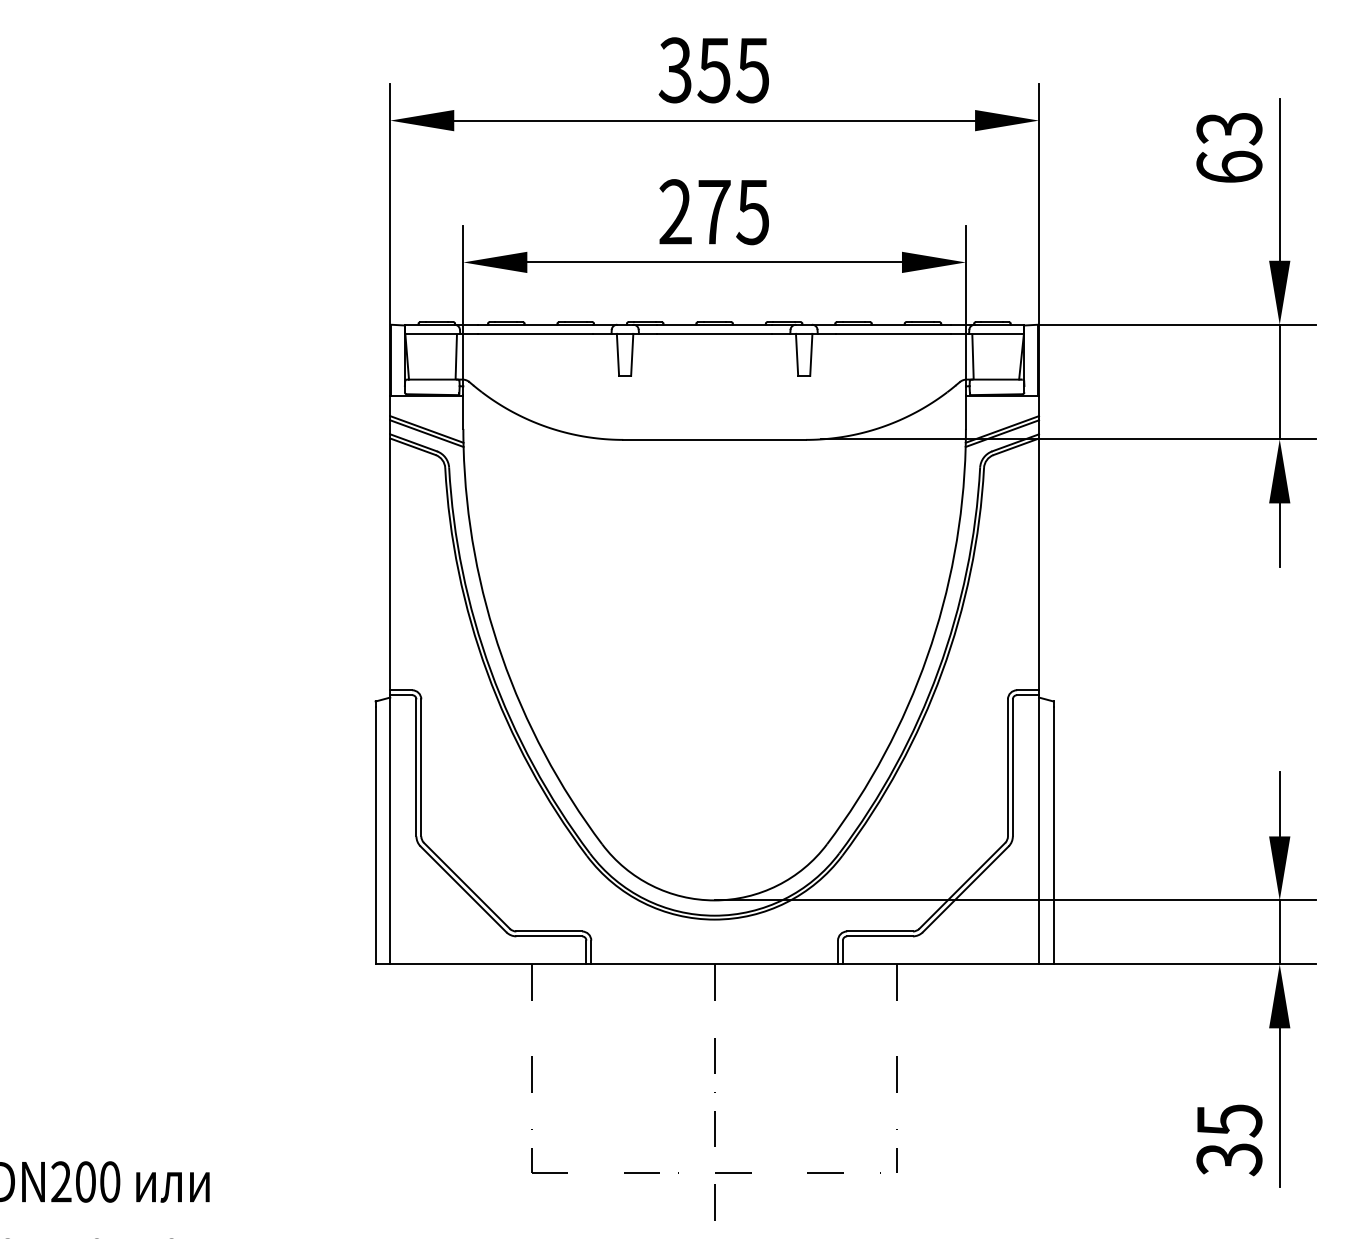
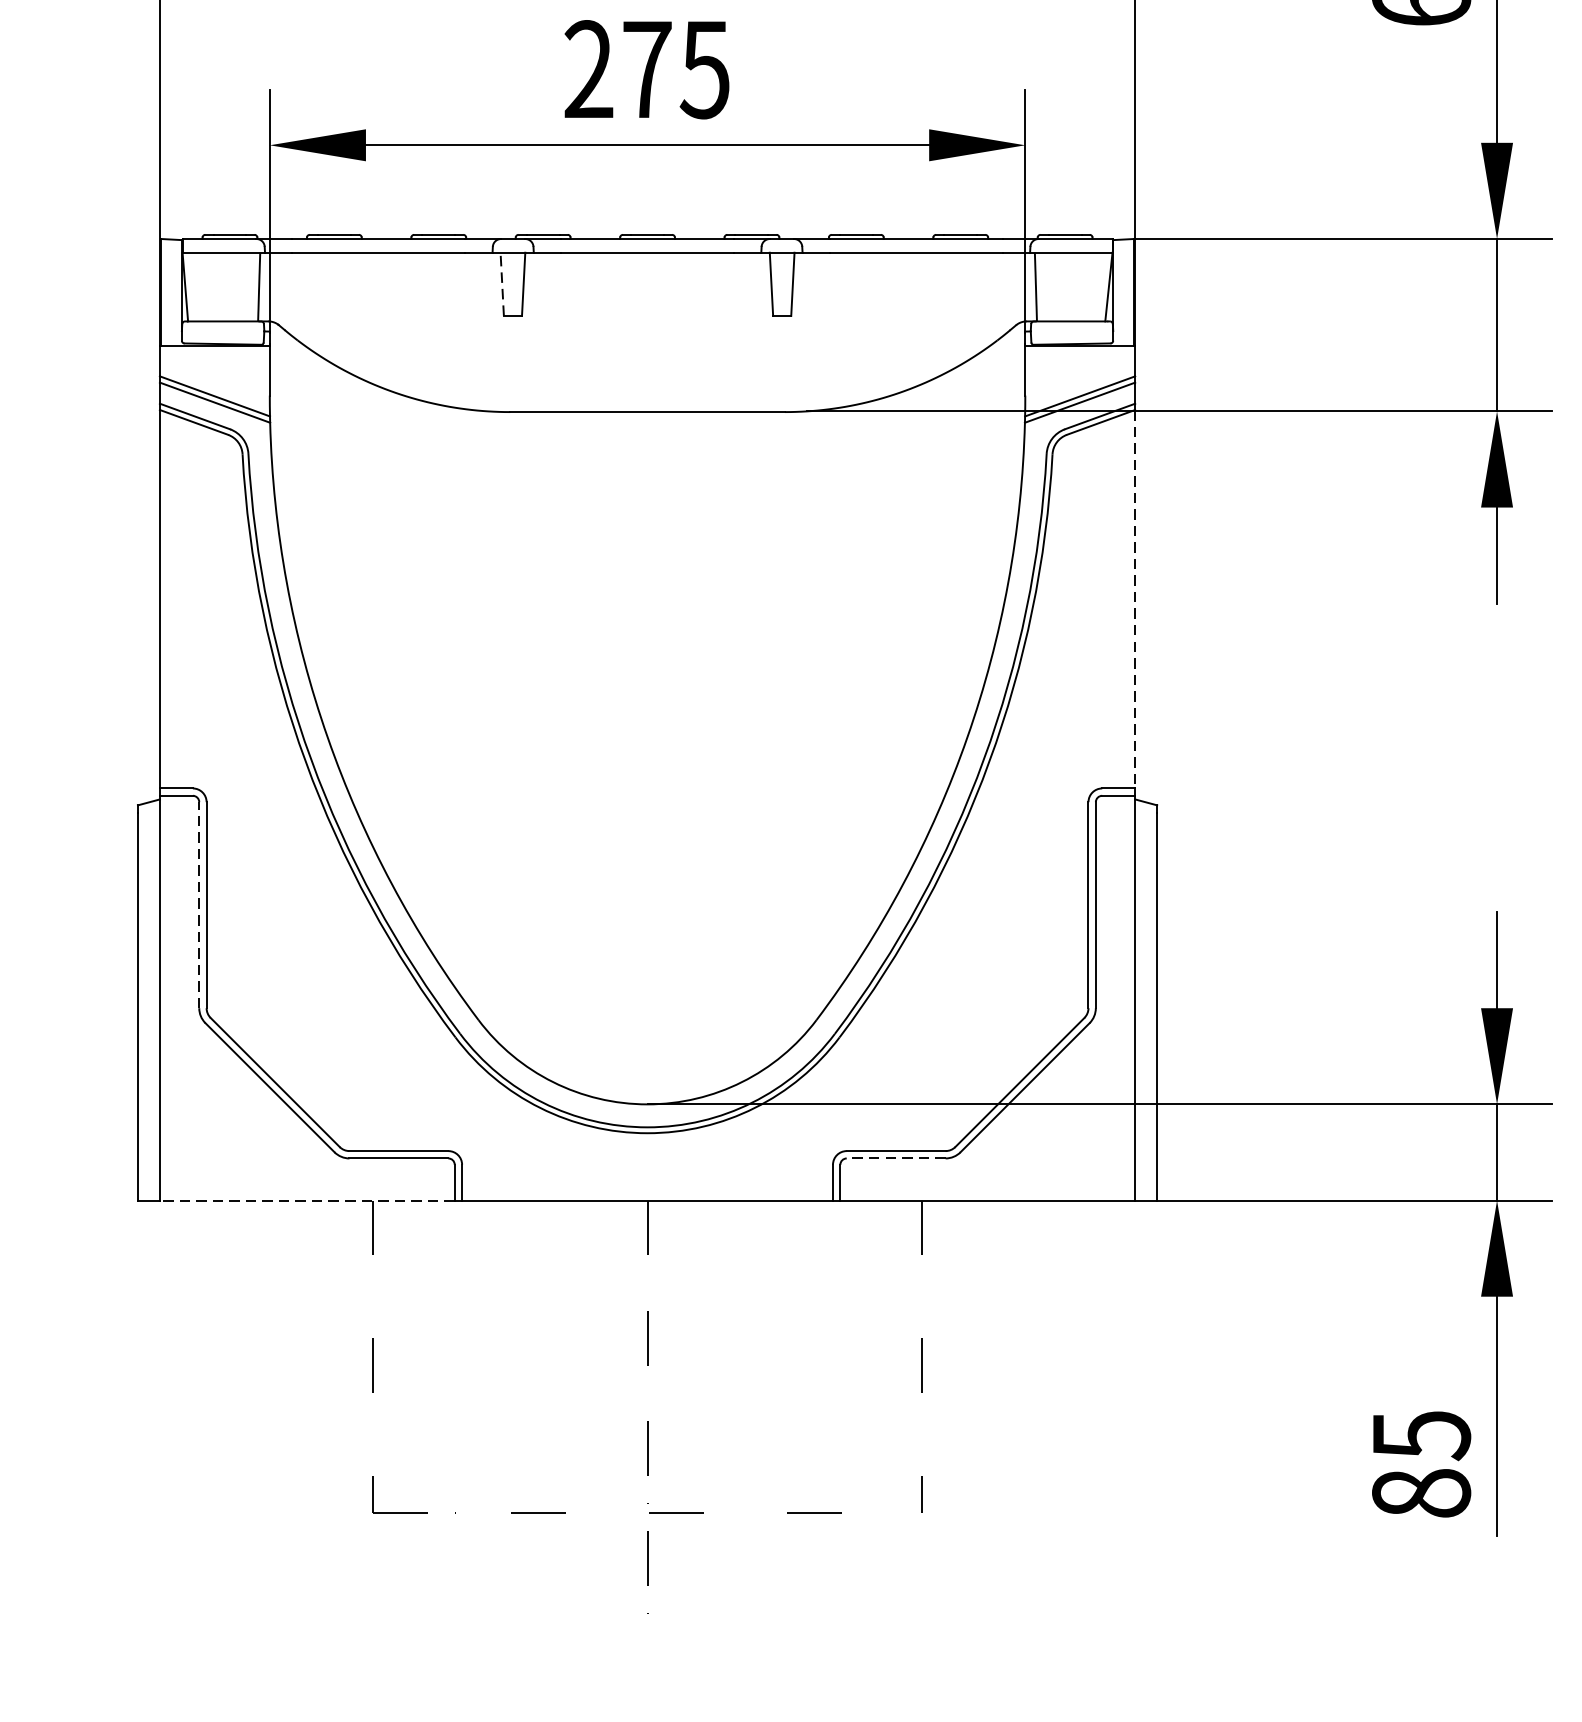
line: (617, 354) -> (501, 283), solid -> dashed
line: (1039, 564) -> (1135, 599), solid -> dashed
line: (416, 767) -> (199, 904), solid -> dashed
line: (880, 936) -> (896, 1158), solid -> dashed
line: (487, 964) -> (306, 1200), solid -> dashed
text: (1229, 1159) -> (1421, 1493), 35 -> 85

